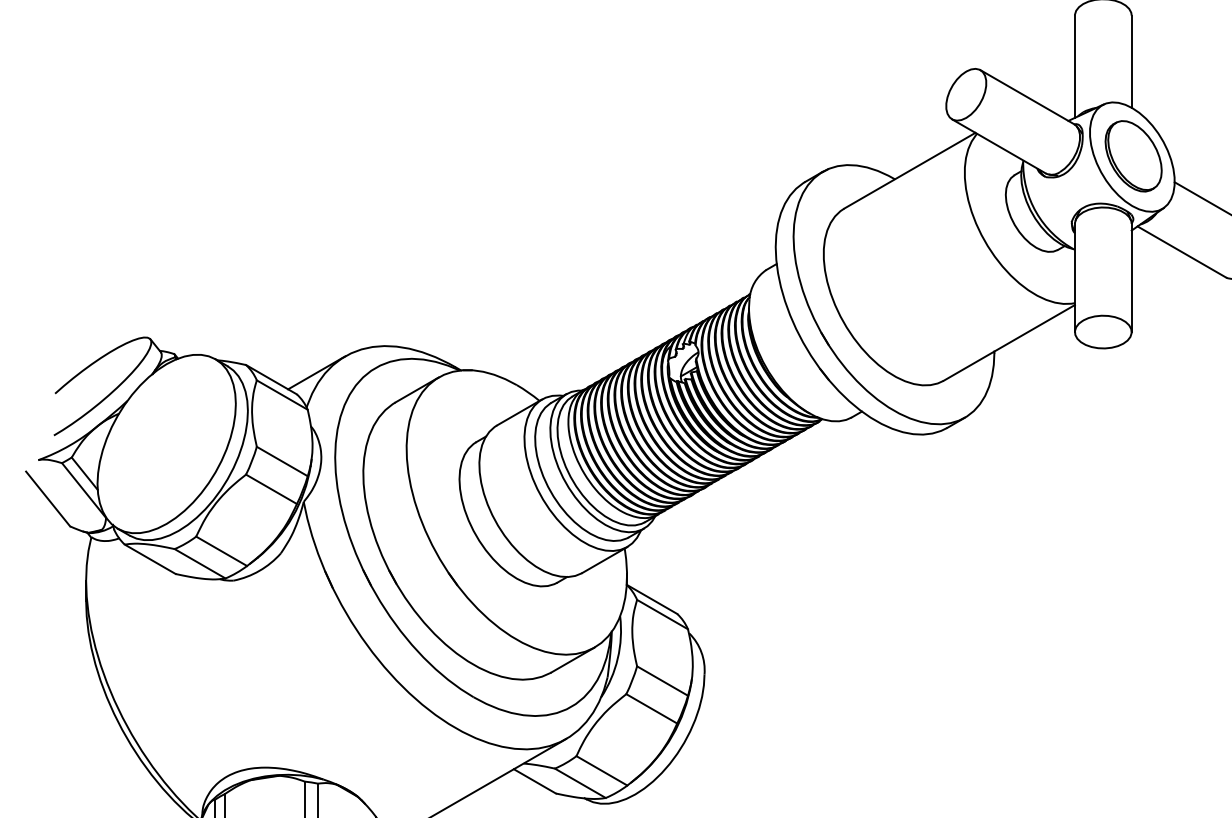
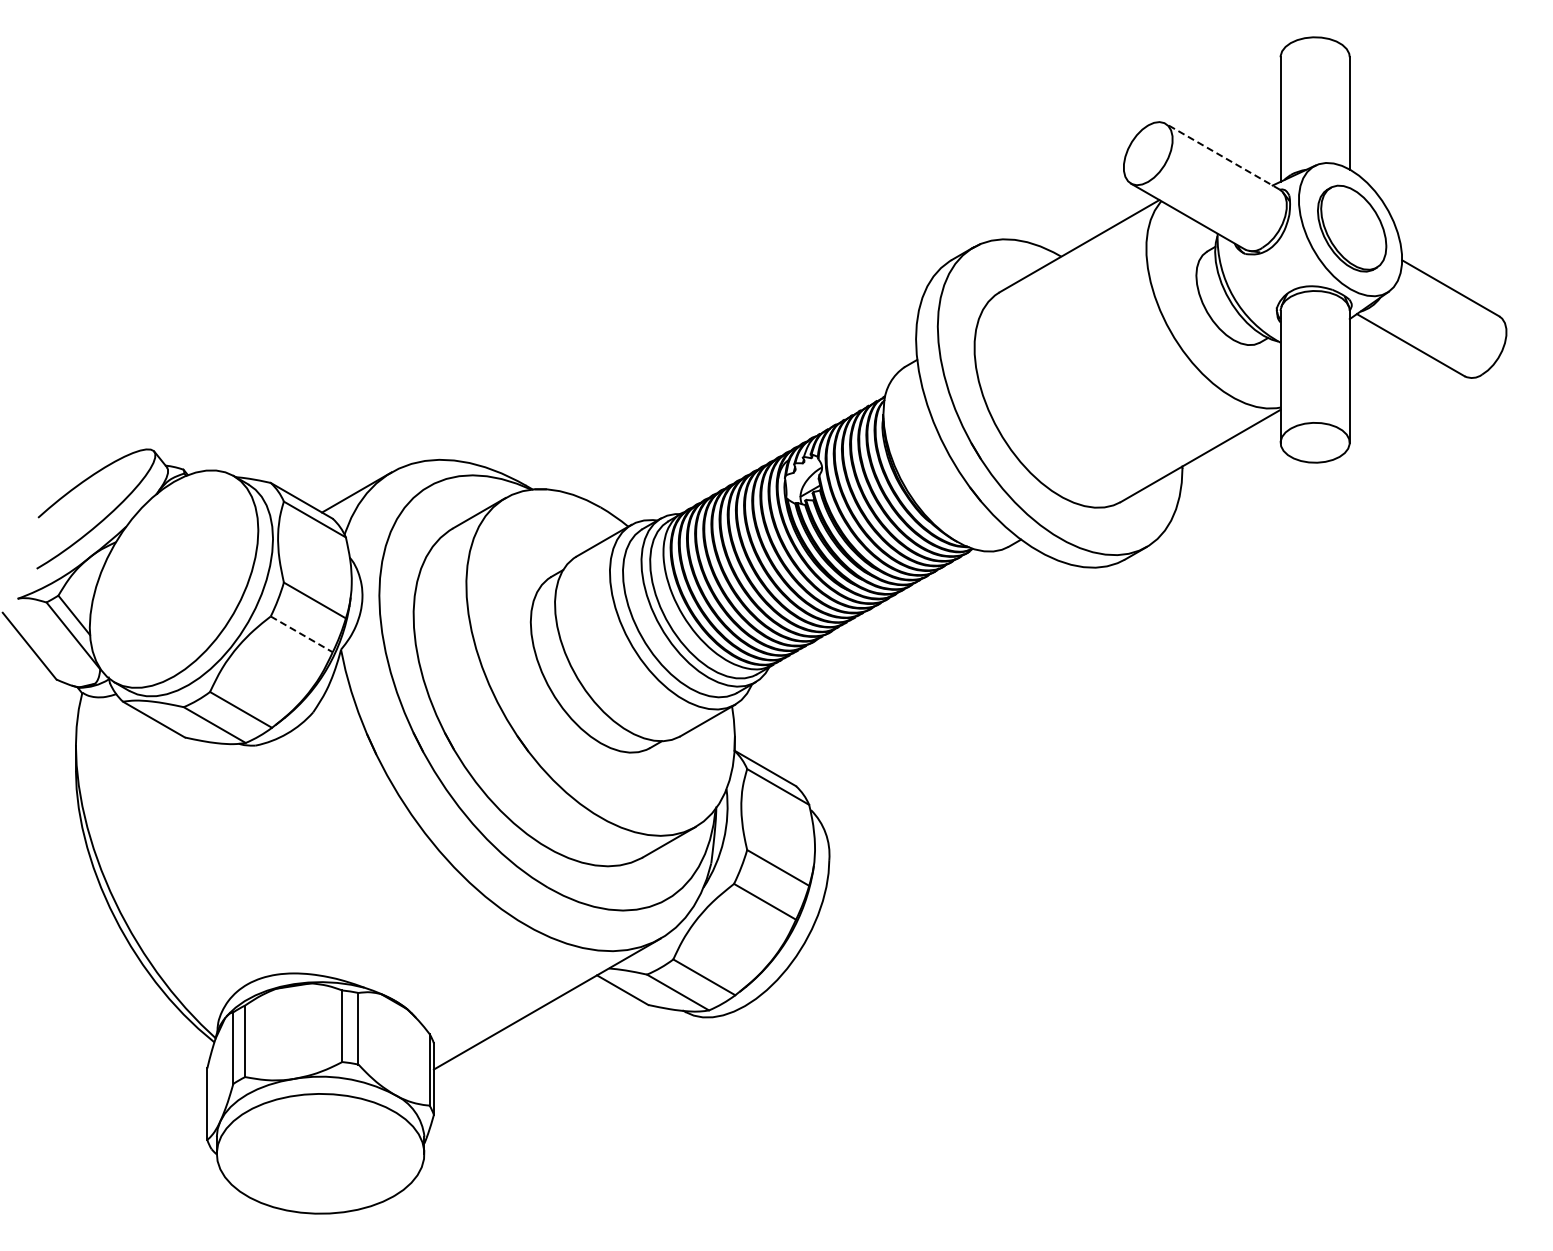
line: (1027, 97) -> (1222, 156), solid -> dashed
line: (271, 489) -> (301, 634), solid -> dashed

